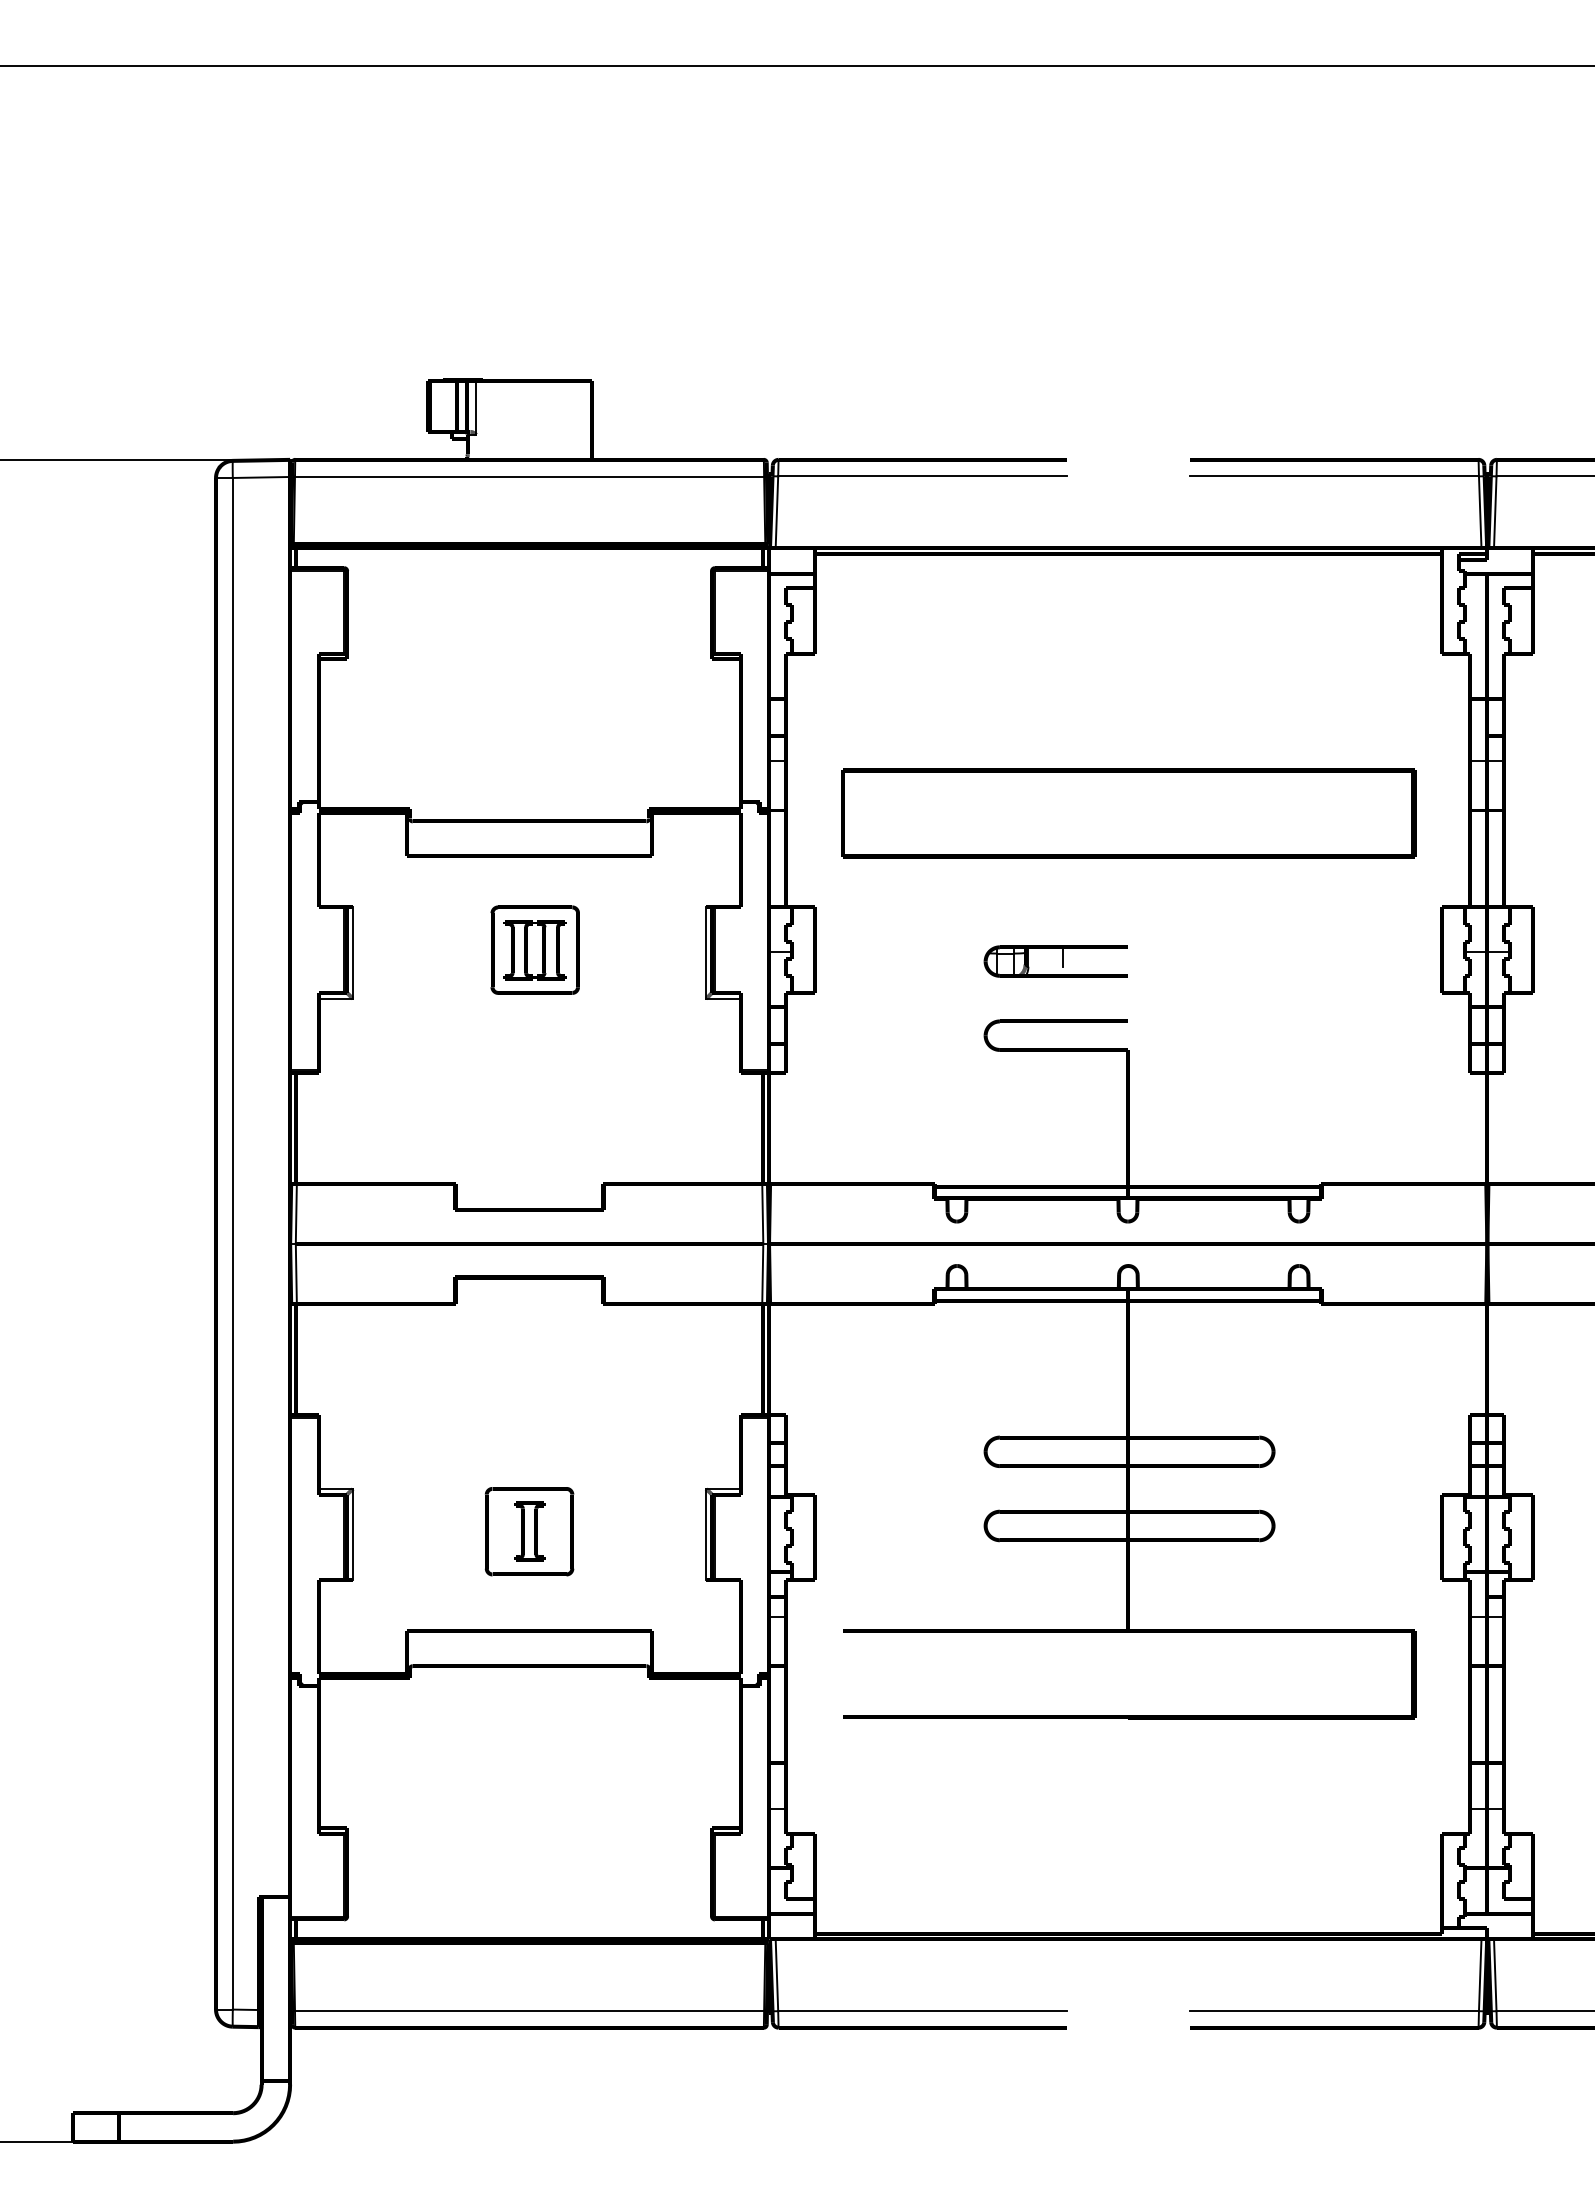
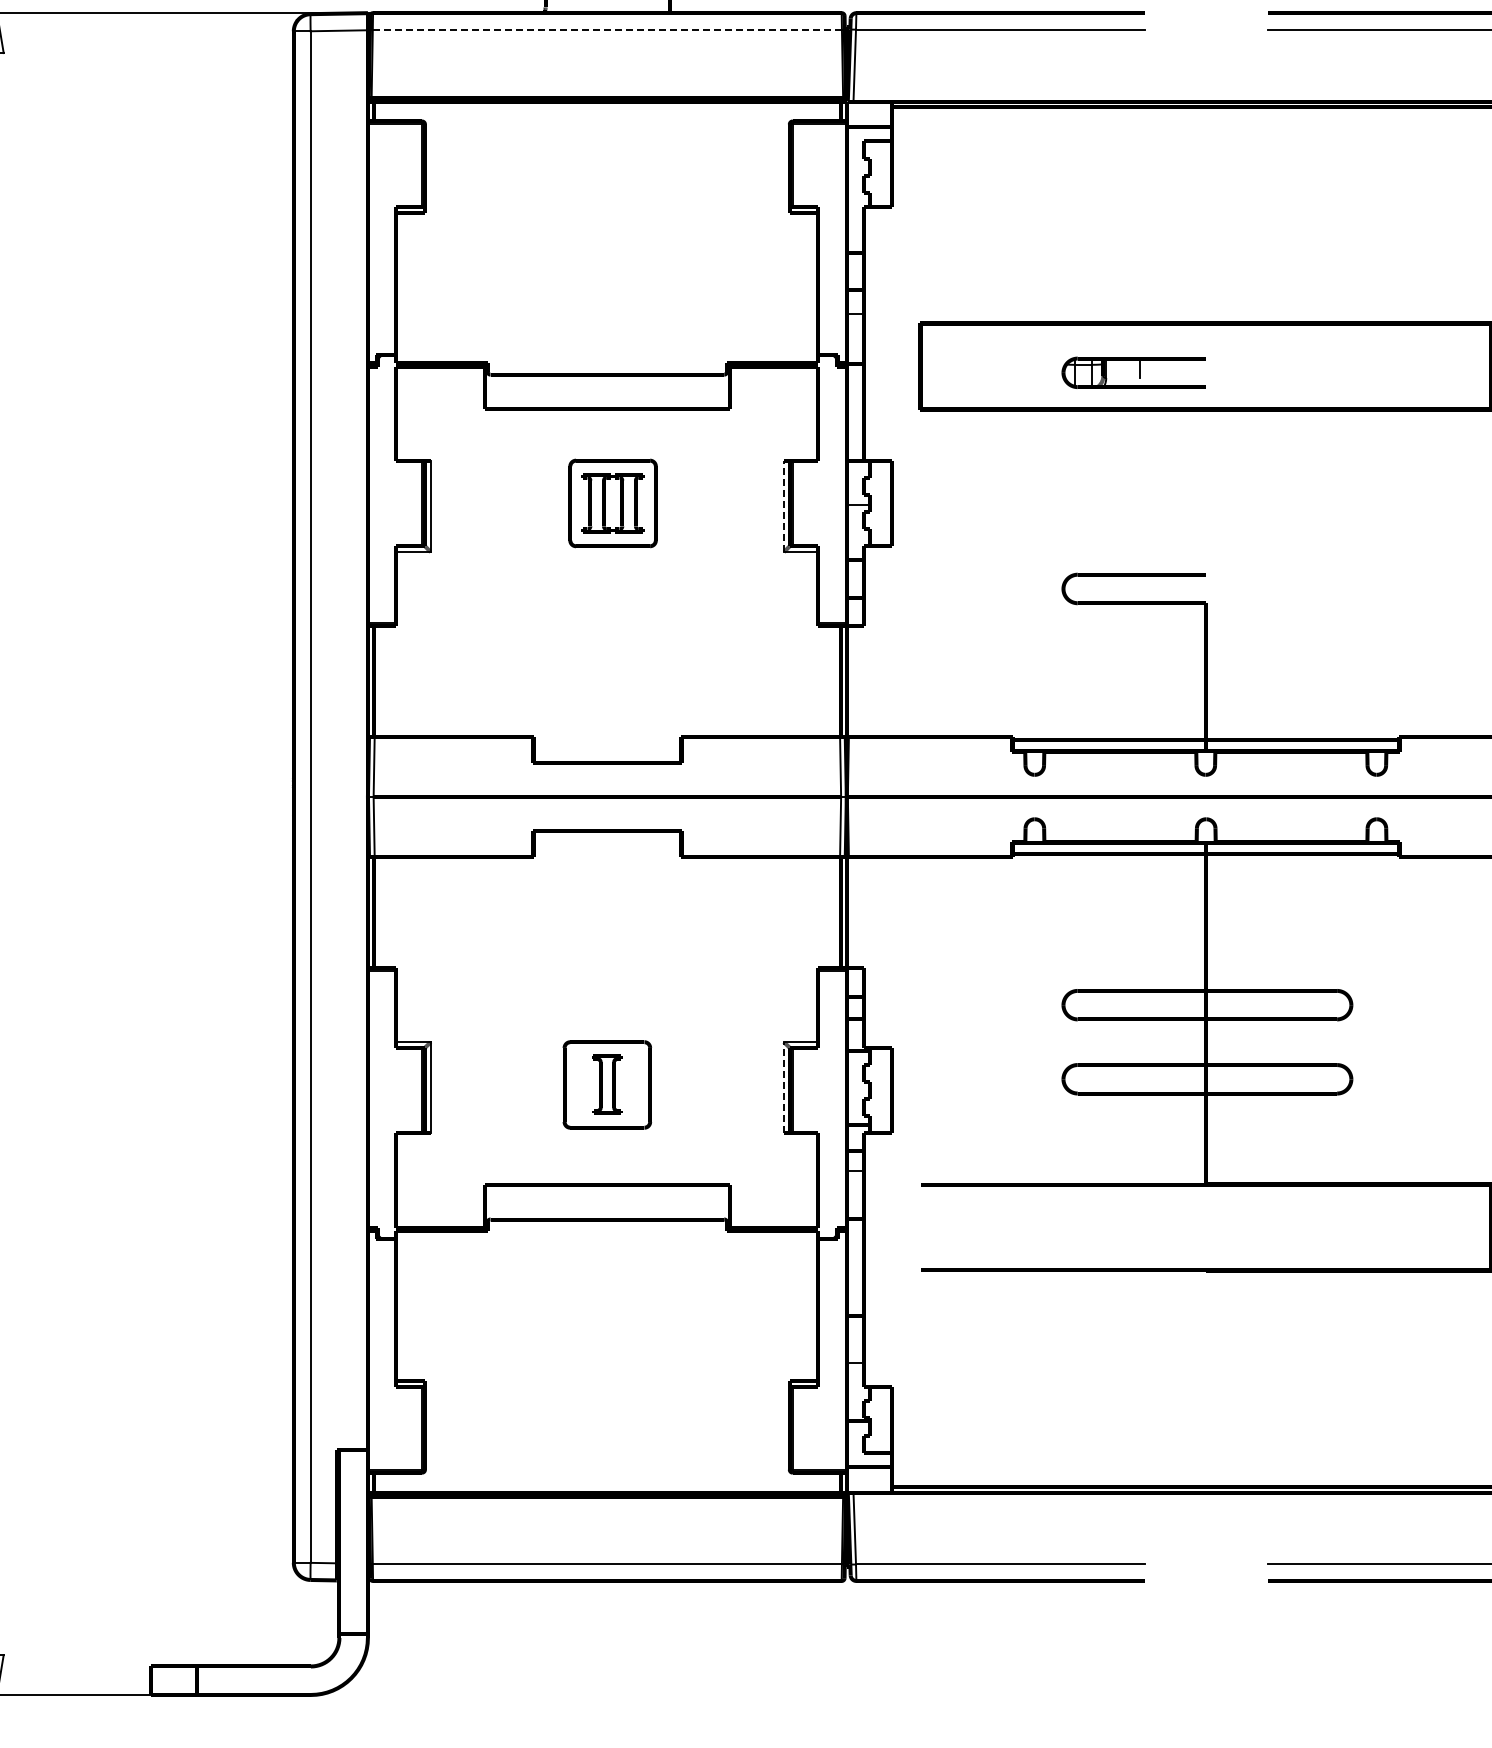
line: (529, 476) -> (607, 29), solid -> dashed
line: (706, 953) -> (784, 506), solid -> dashed
part: (1062, 961) -> (1140, 372), moved
line: (706, 1534) -> (784, 1087), solid -> dashed

